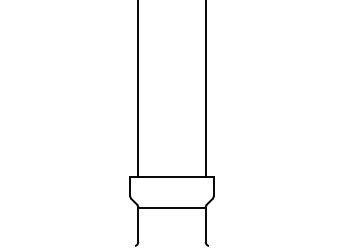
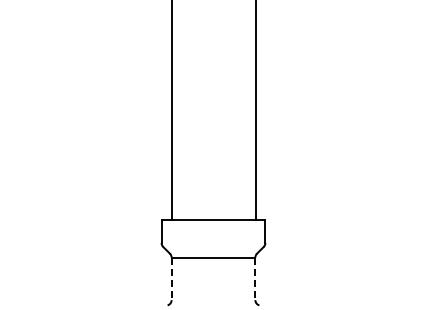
line: (138, 225) -> (171, 279), solid -> dashed
line: (205, 225) -> (255, 279), solid -> dashed

